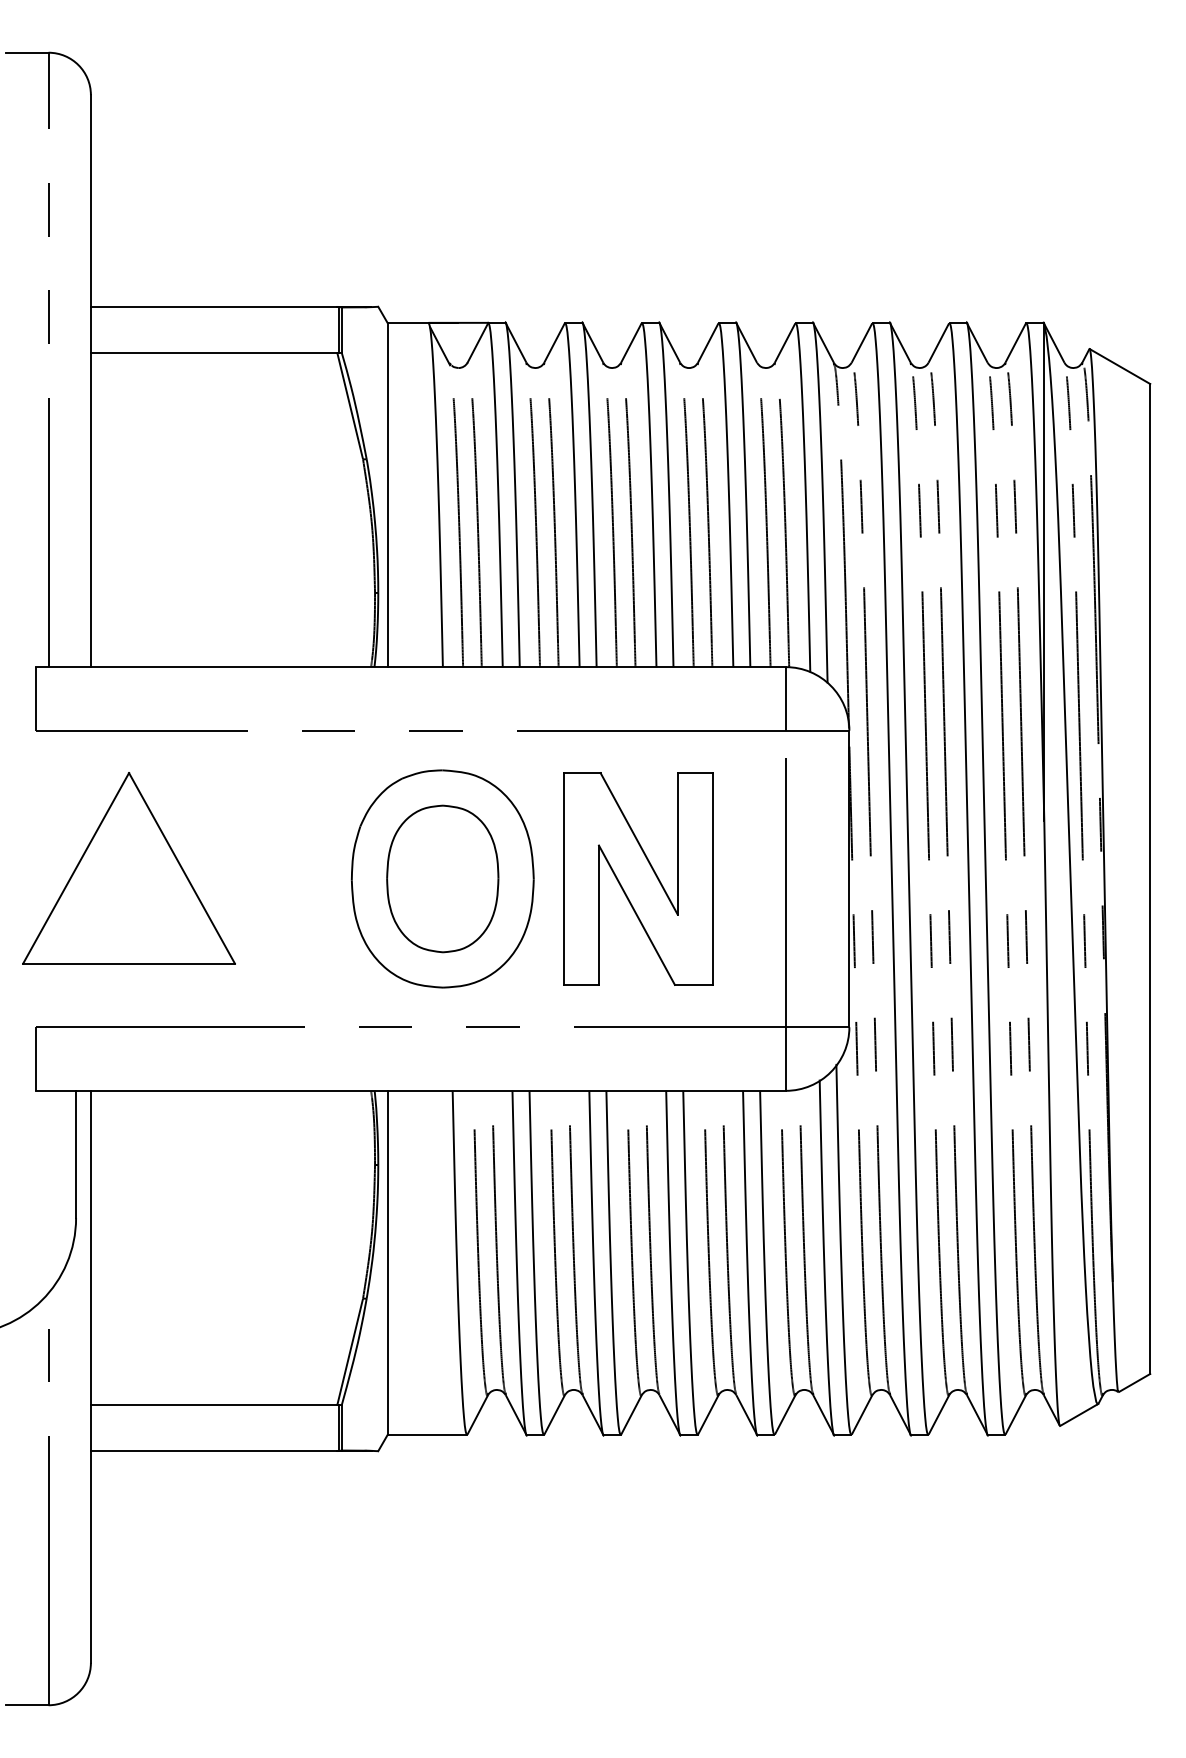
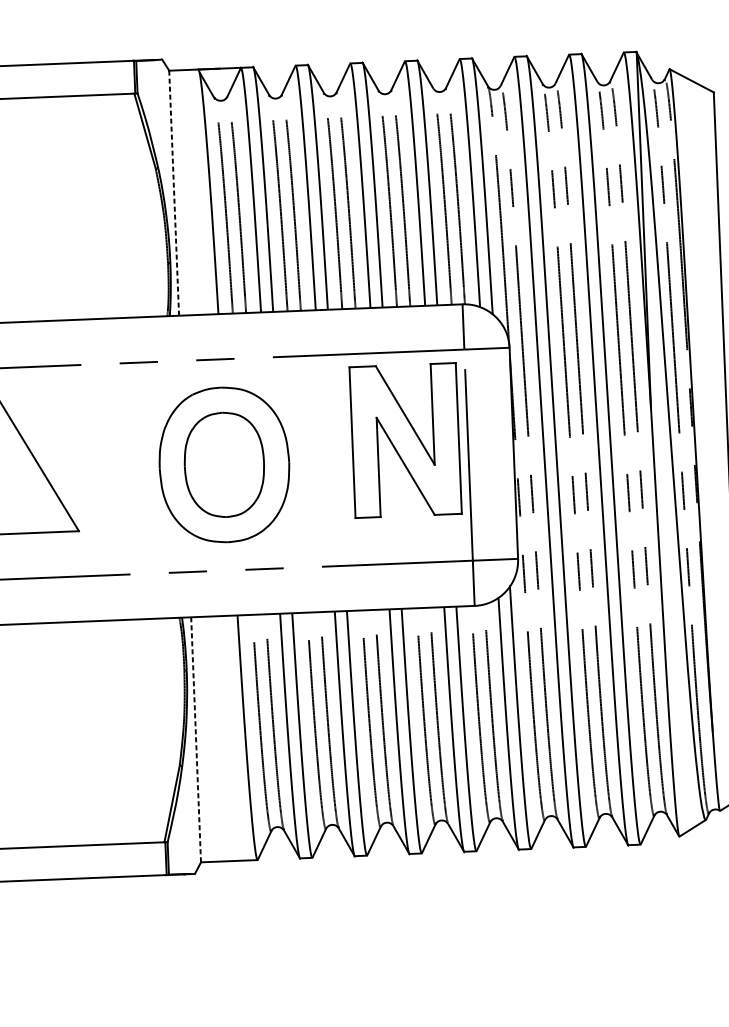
line: (387, 495) -> (174, 193), solid -> dashed
part: (638, 878) -> (405, 440), moved
line: (387, 1263) -> (196, 740), solid -> dashed

